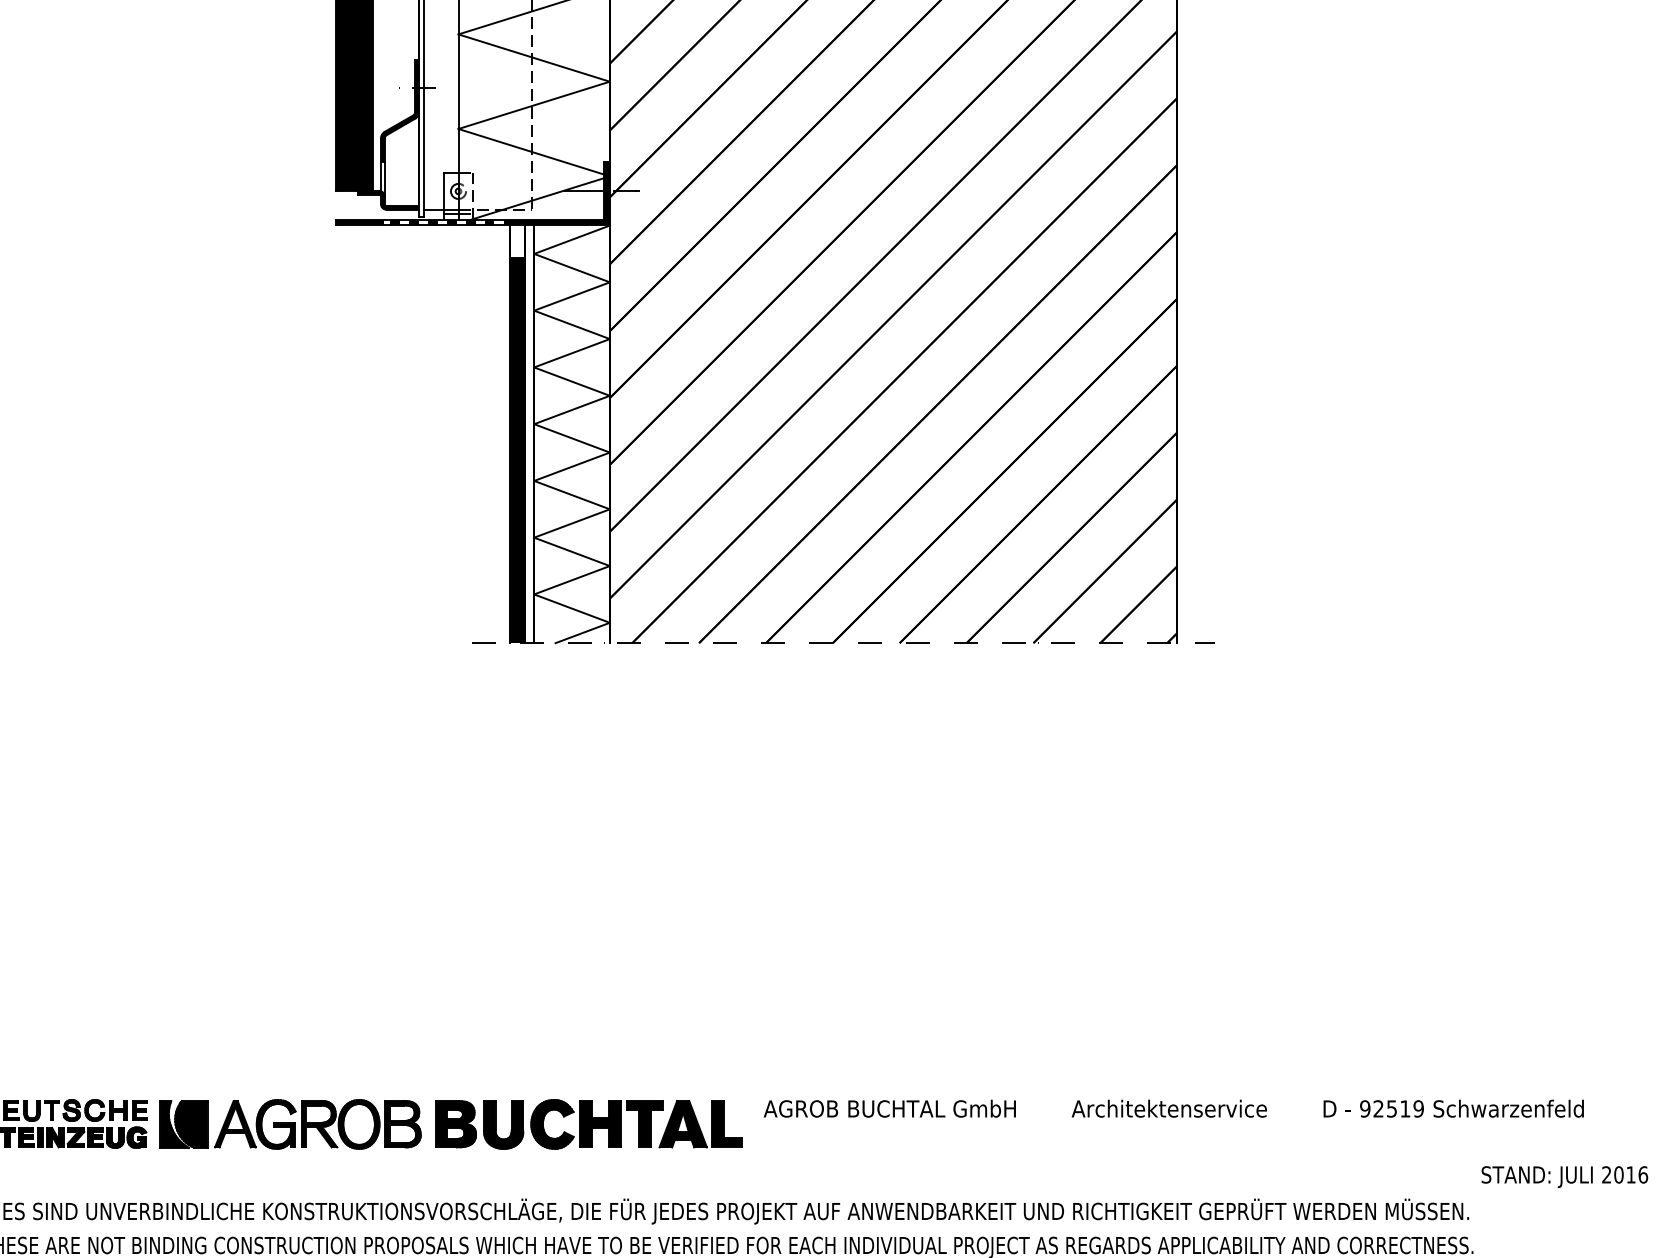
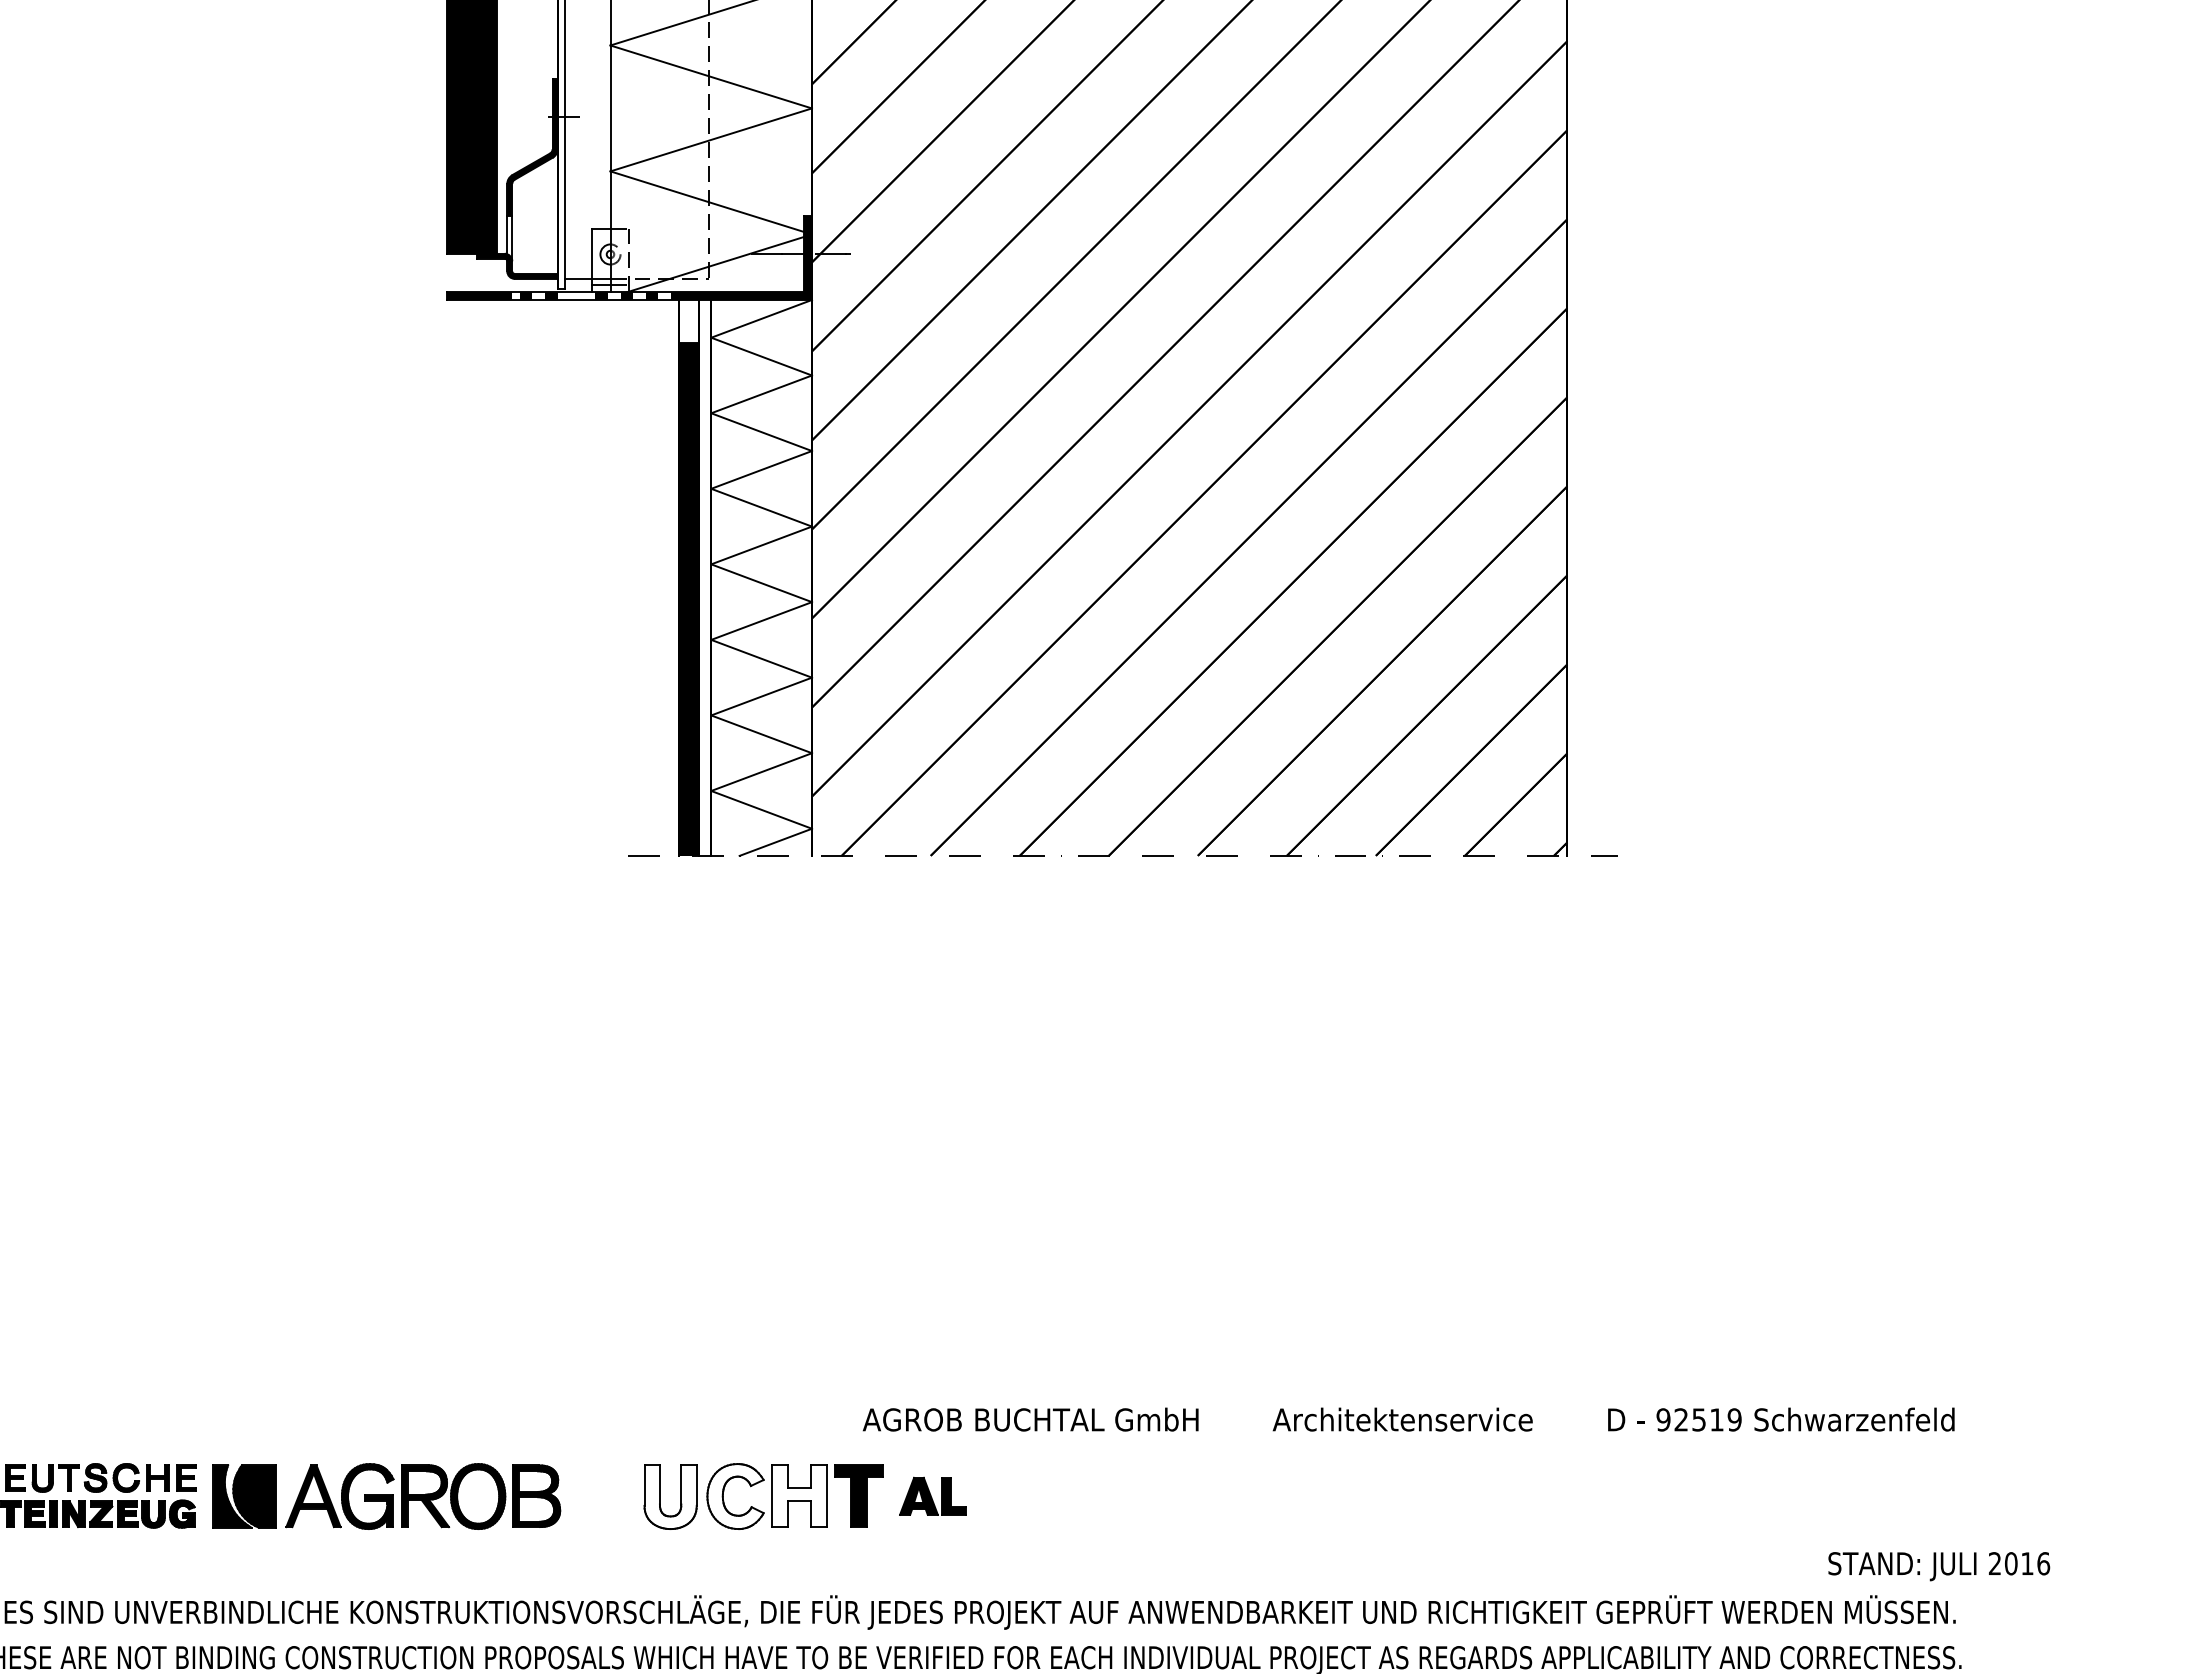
fill: (432, 222) -> (576, 295), removed
text: (1173, 1108) -> (1408, 1419), moved
part: (455, 1123) -> (606, 1495), removed
fill: (552, 1124) -> (735, 1496), removed
fill: (600, 1124) -> (799, 1496), removed
part: (700, 1124) -> (932, 1496), size x0.6
fill: (503, 1125) -> (670, 1497), removed
text: (1565, 1177) -> (1939, 1566), moved

